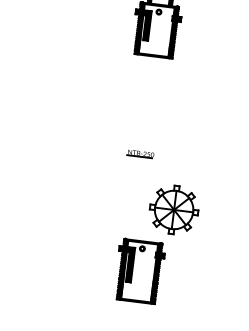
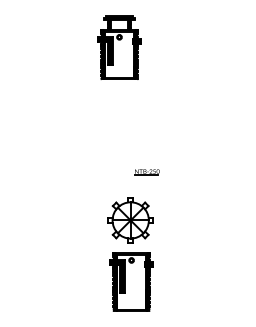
part: (140, 154) -> (146, 172), moved
part: (173, 209) -> (130, 220), moved

